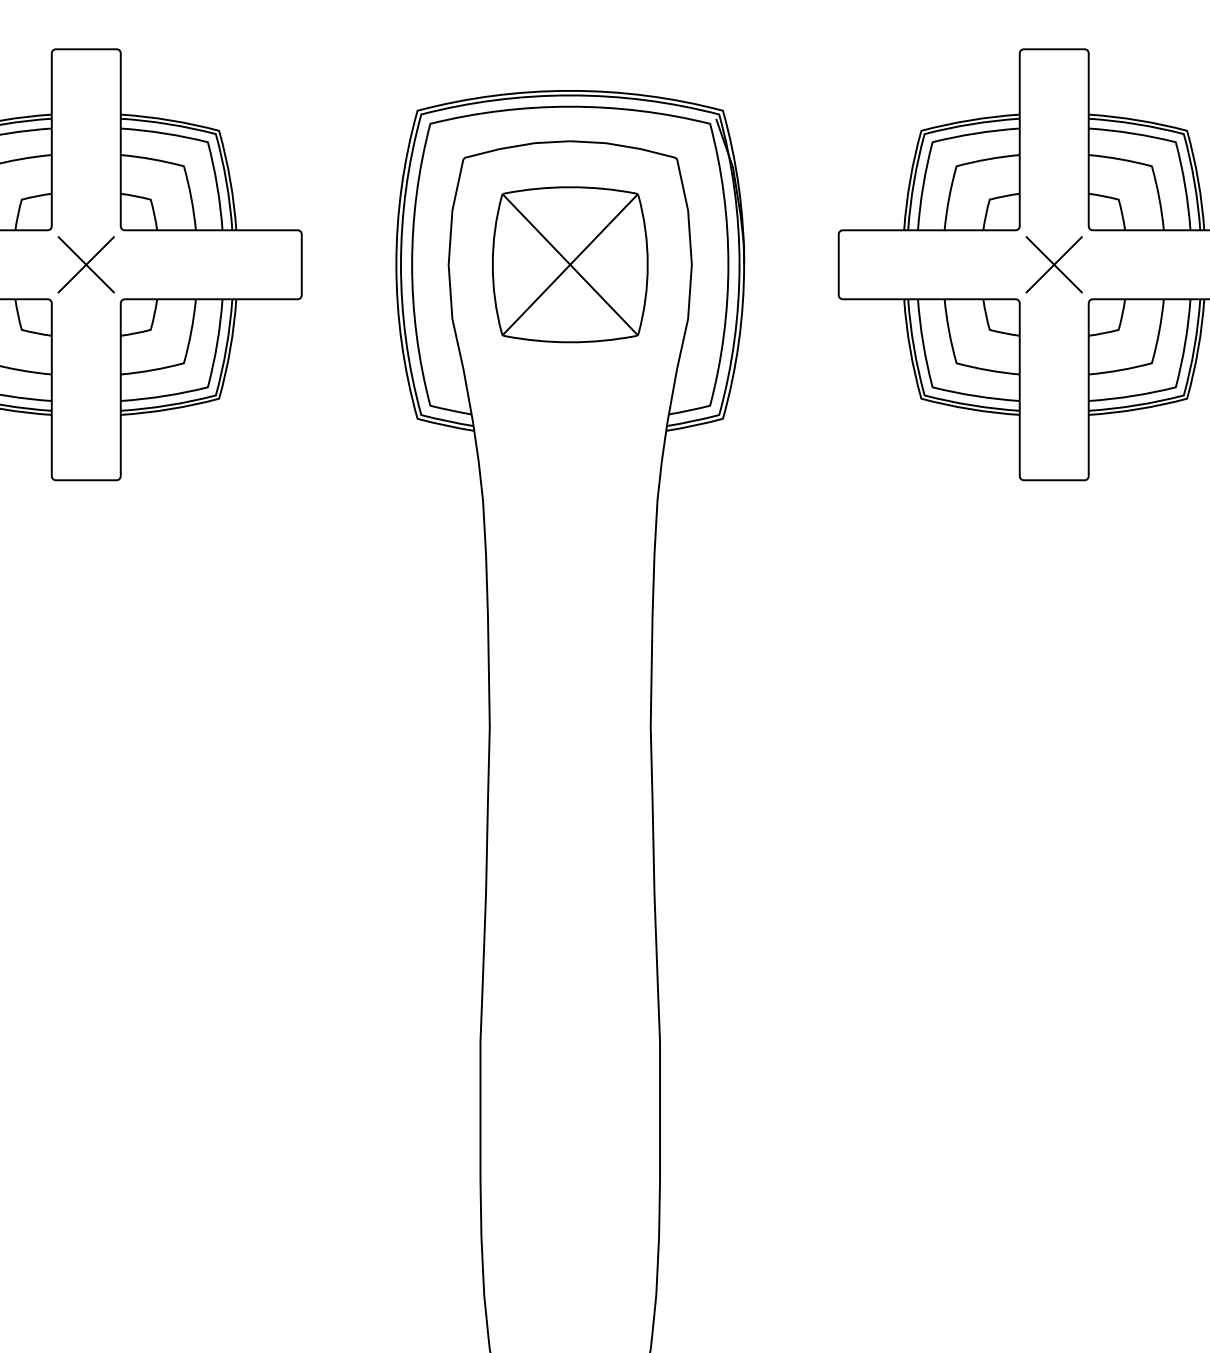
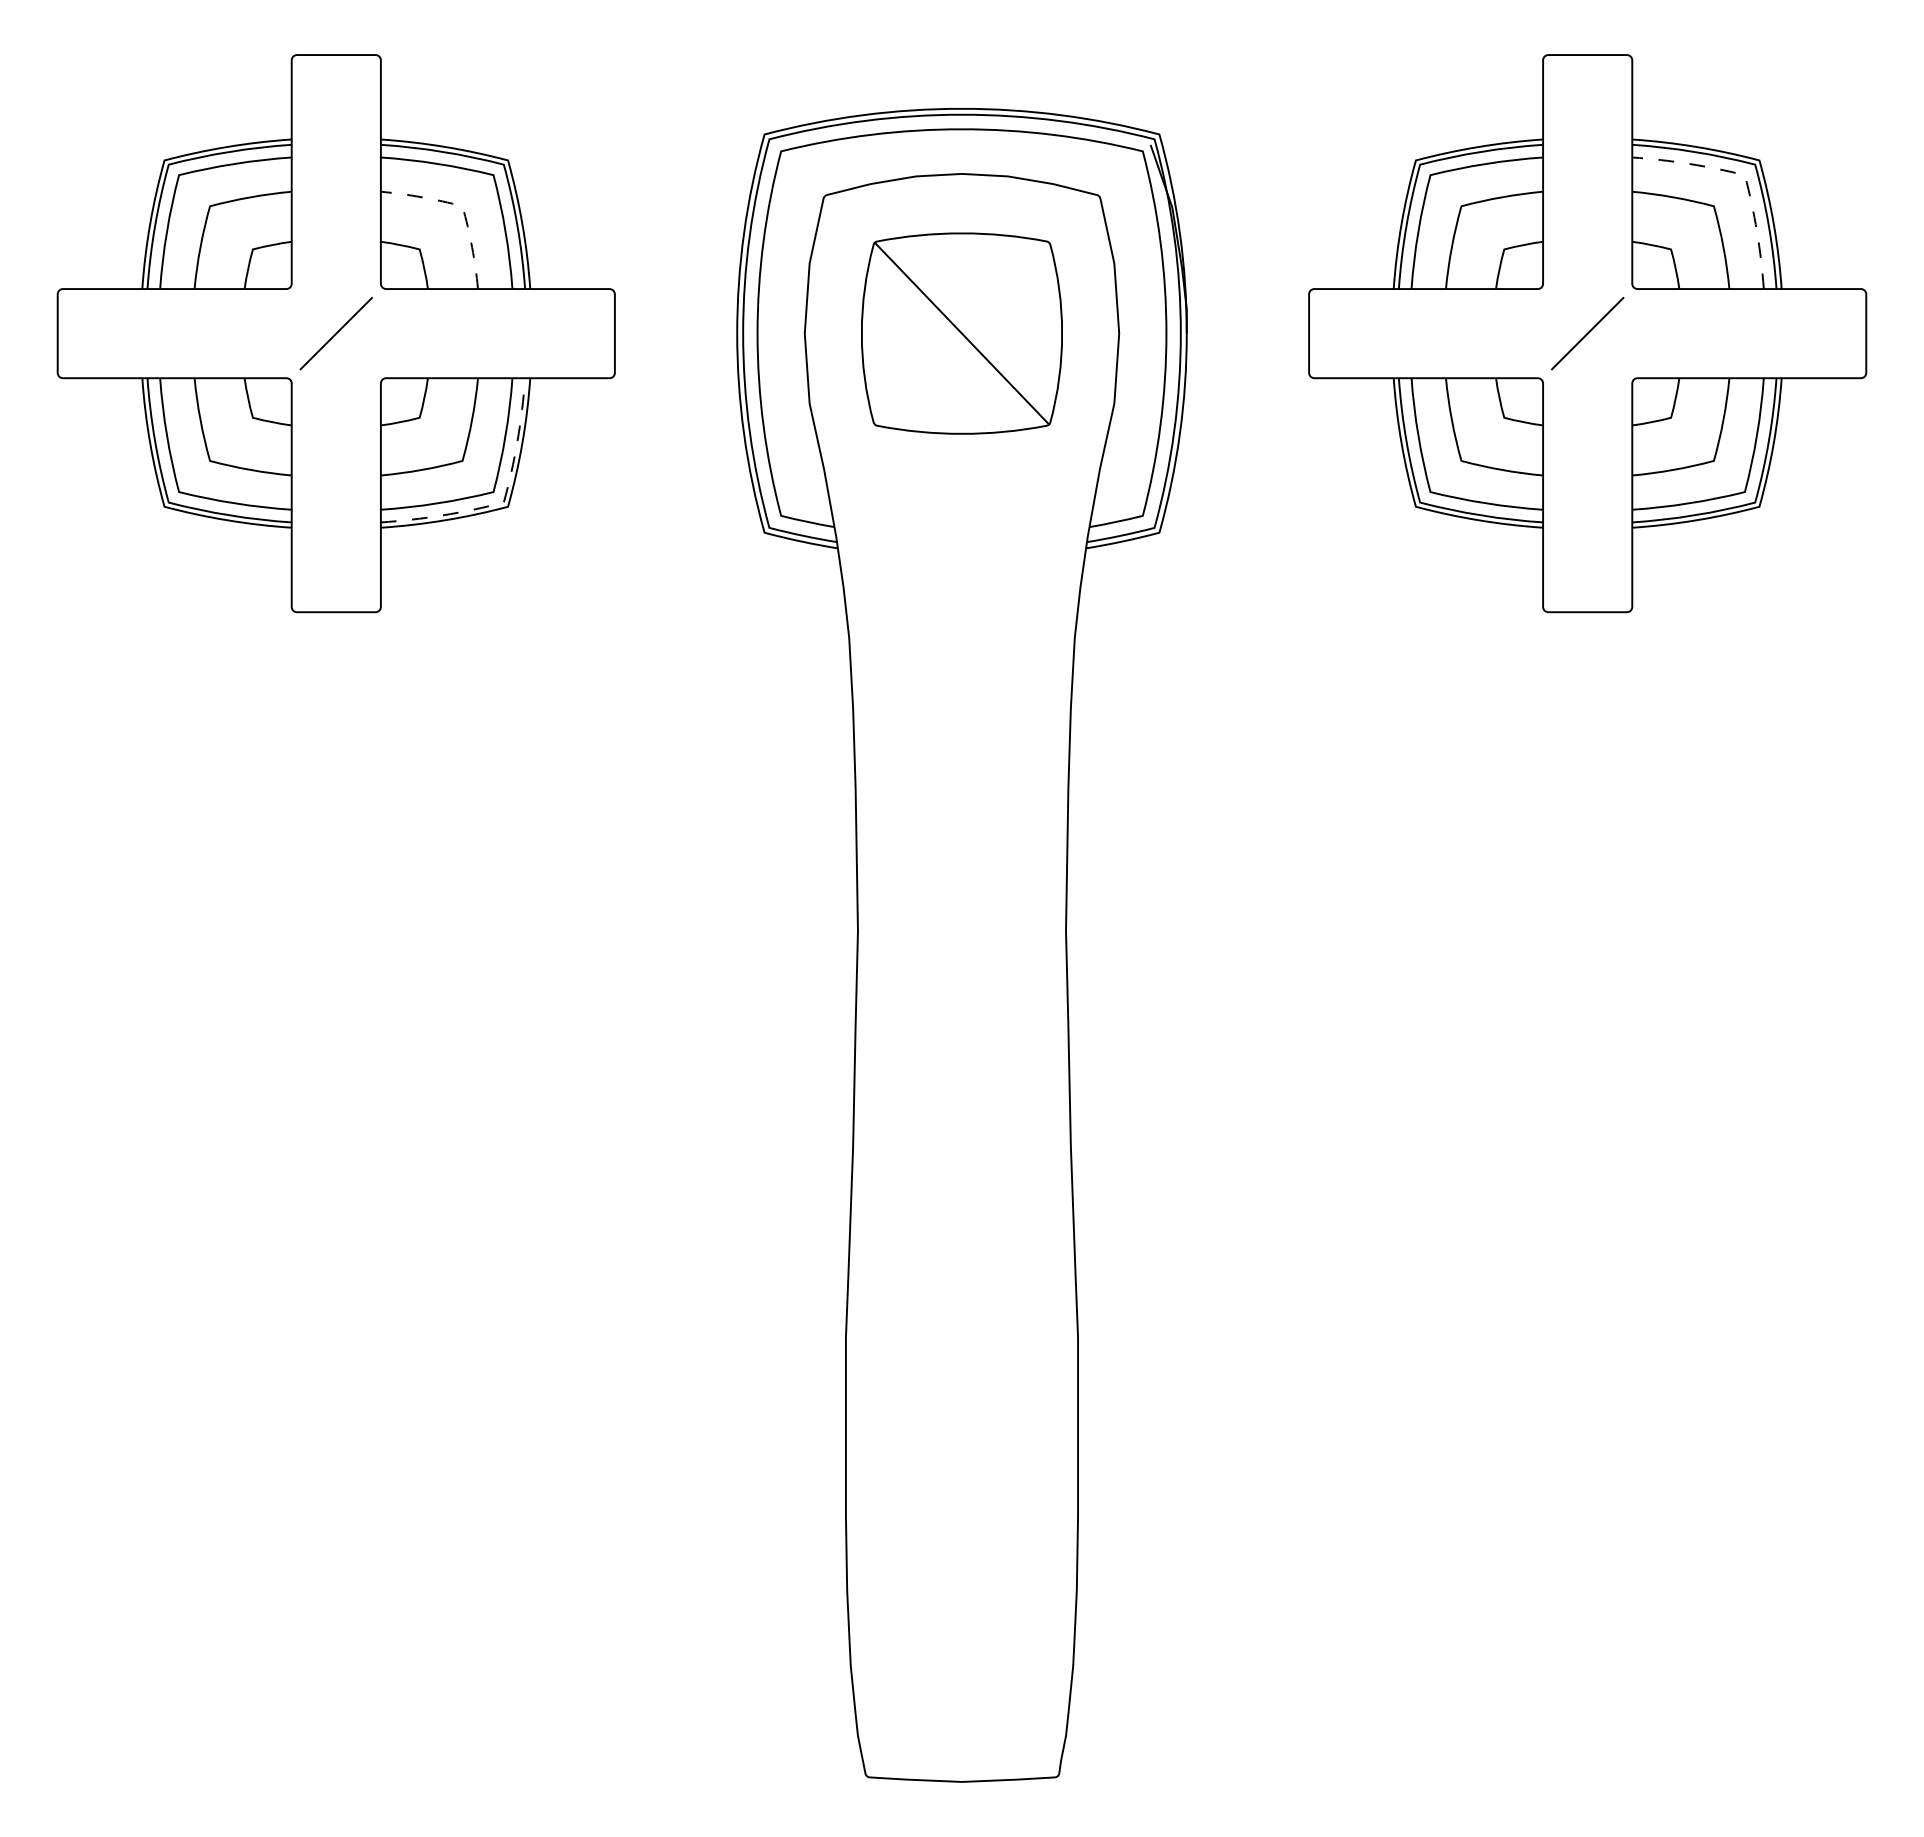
line: (1175, 142) -> (1744, 175), solid -> dashed
line: (183, 167) -> (462, 207), solid -> dashed
line: (85, 264) -> (335, 333), removed
line: (569, 264) -> (961, 333), removed
line: (1054, 264) -> (1587, 333), removed
line: (215, 395) -> (503, 502), solid -> dashed

